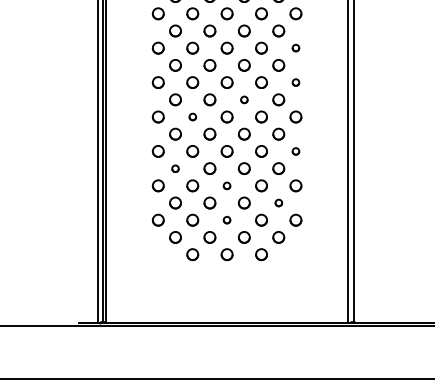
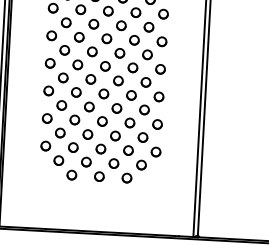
circle: (295, 47) -> (163, 13), size x1.67
circle: (295, 82) -> (161, 41), size x1.67
circle: (244, 99) -> (120, 53), size x1.67
circle: (192, 116) -> (77, 64), size x1.67
circle: (295, 151) -> (158, 96), size x1.67
circle: (175, 168) -> (61, 105), size x1.67
circle: (226, 185) -> (101, 121), size x1.67
circle: (278, 202) -> (142, 137), size x1.67
circle: (226, 219) -> (100, 148), size x1.67

